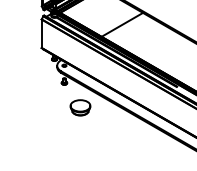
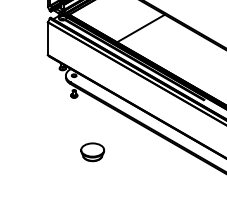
part: (80, 108) -> (92, 152), moved

